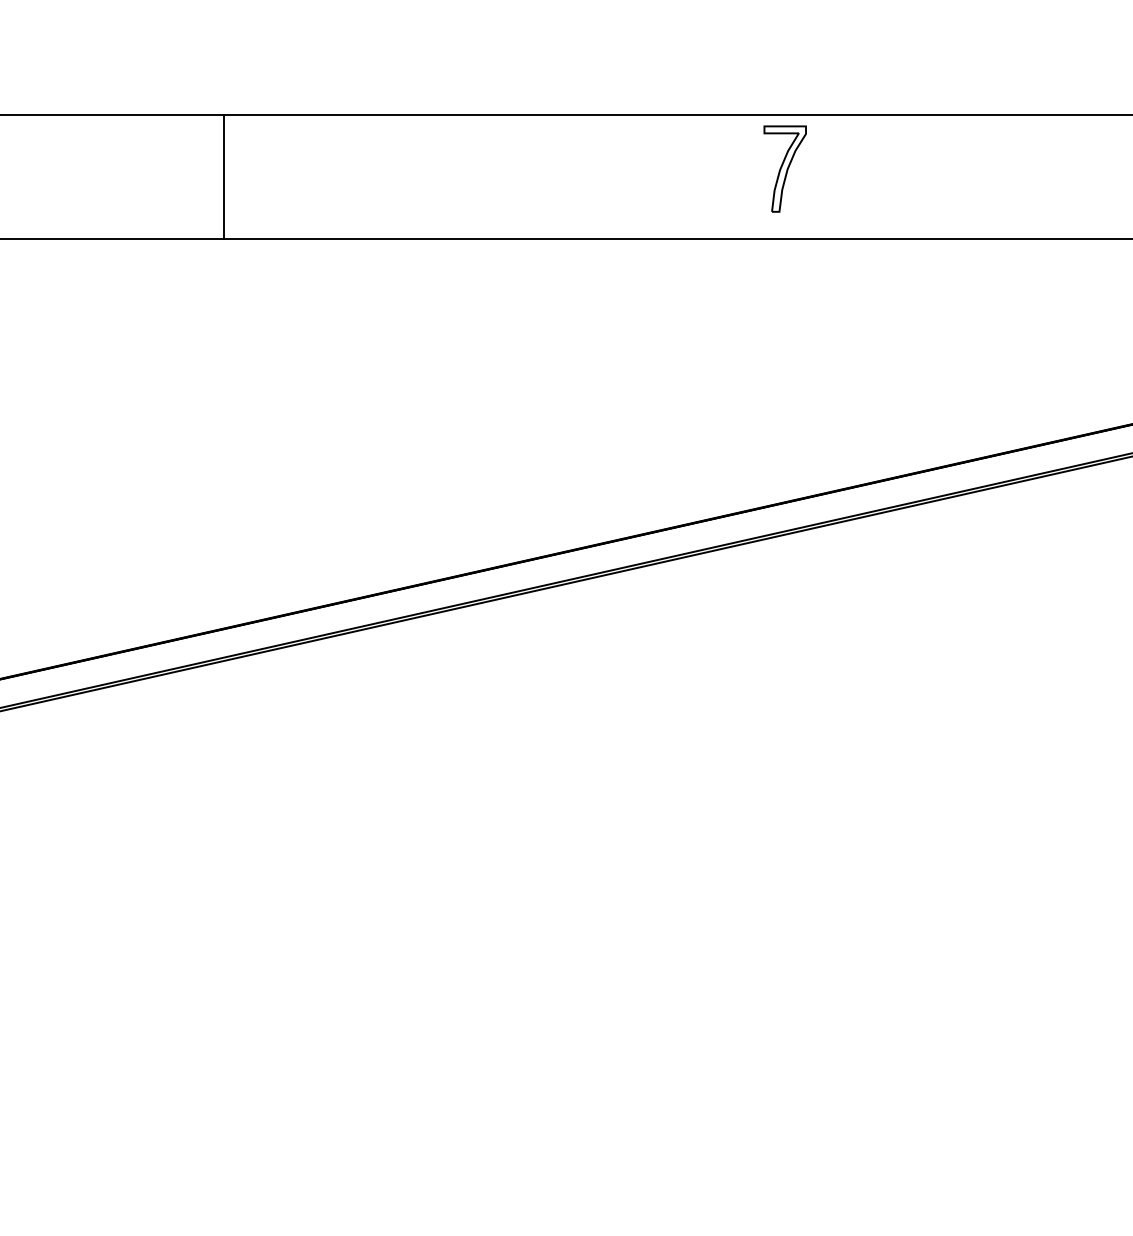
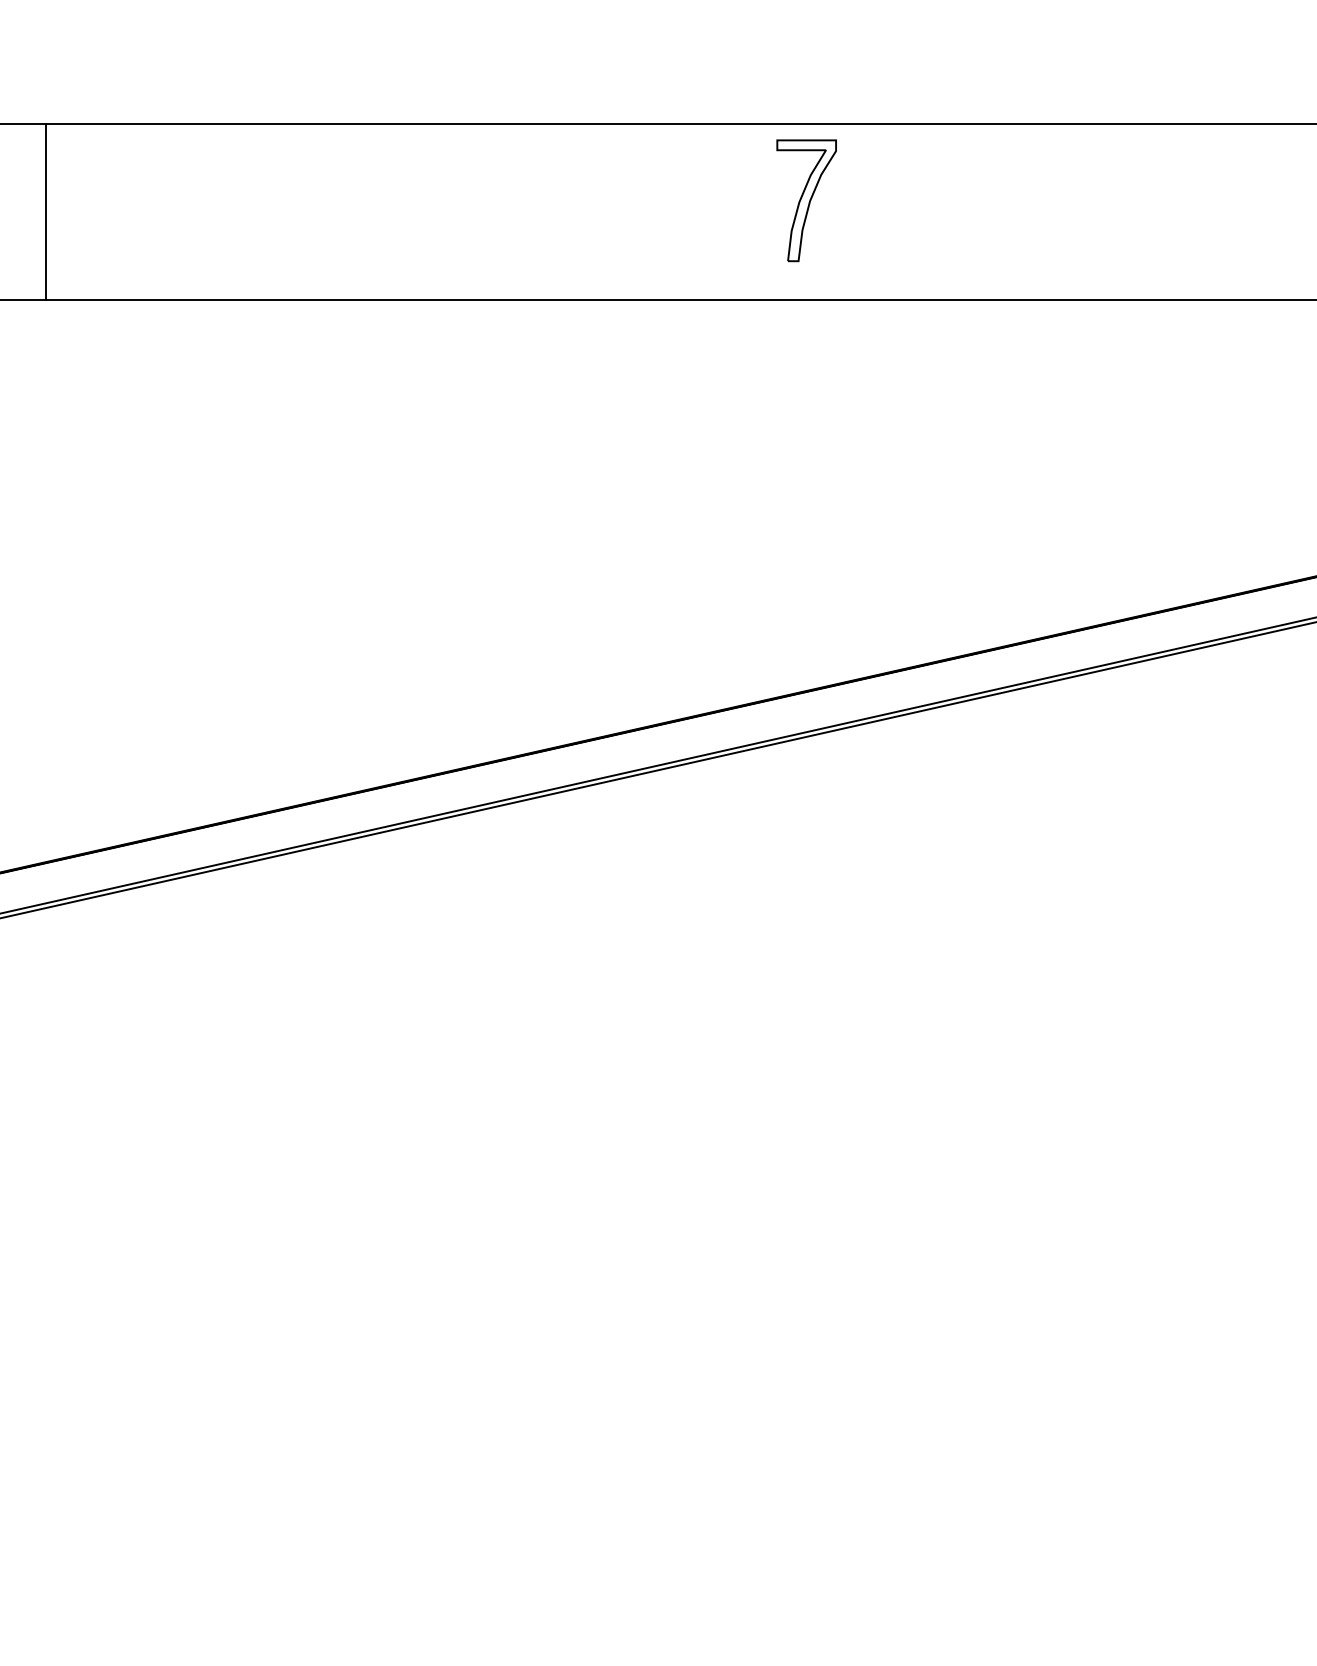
part: (784, 168) -> (805, 199), moved
line: (224, 177) -> (46, 212), moved

